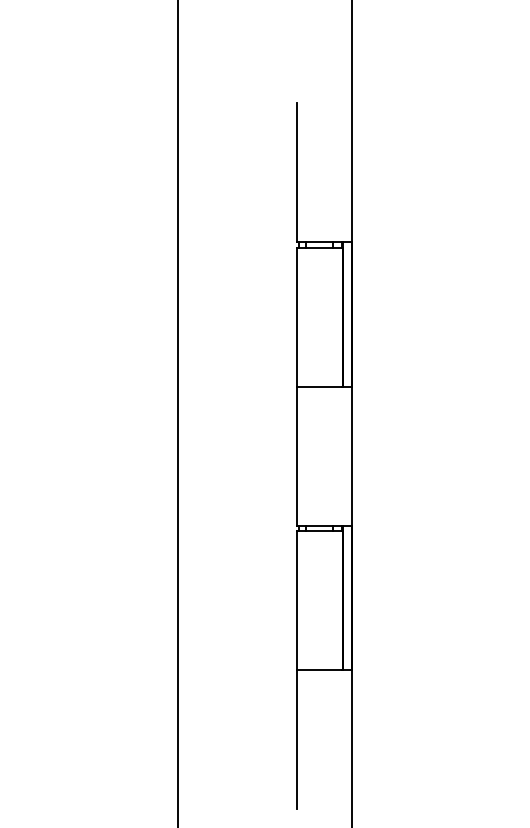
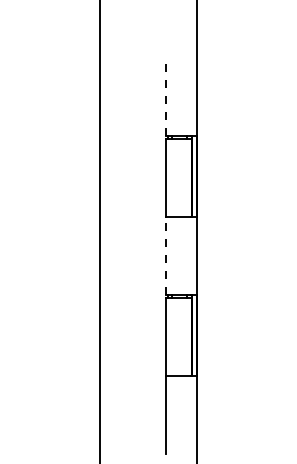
line: (297, 172) -> (166, 96), solid -> dashed
line: (297, 455) -> (166, 255), solid -> dashed

